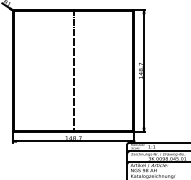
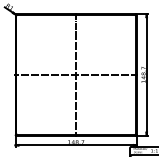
line: (73, 70) -> (76, 74), added

